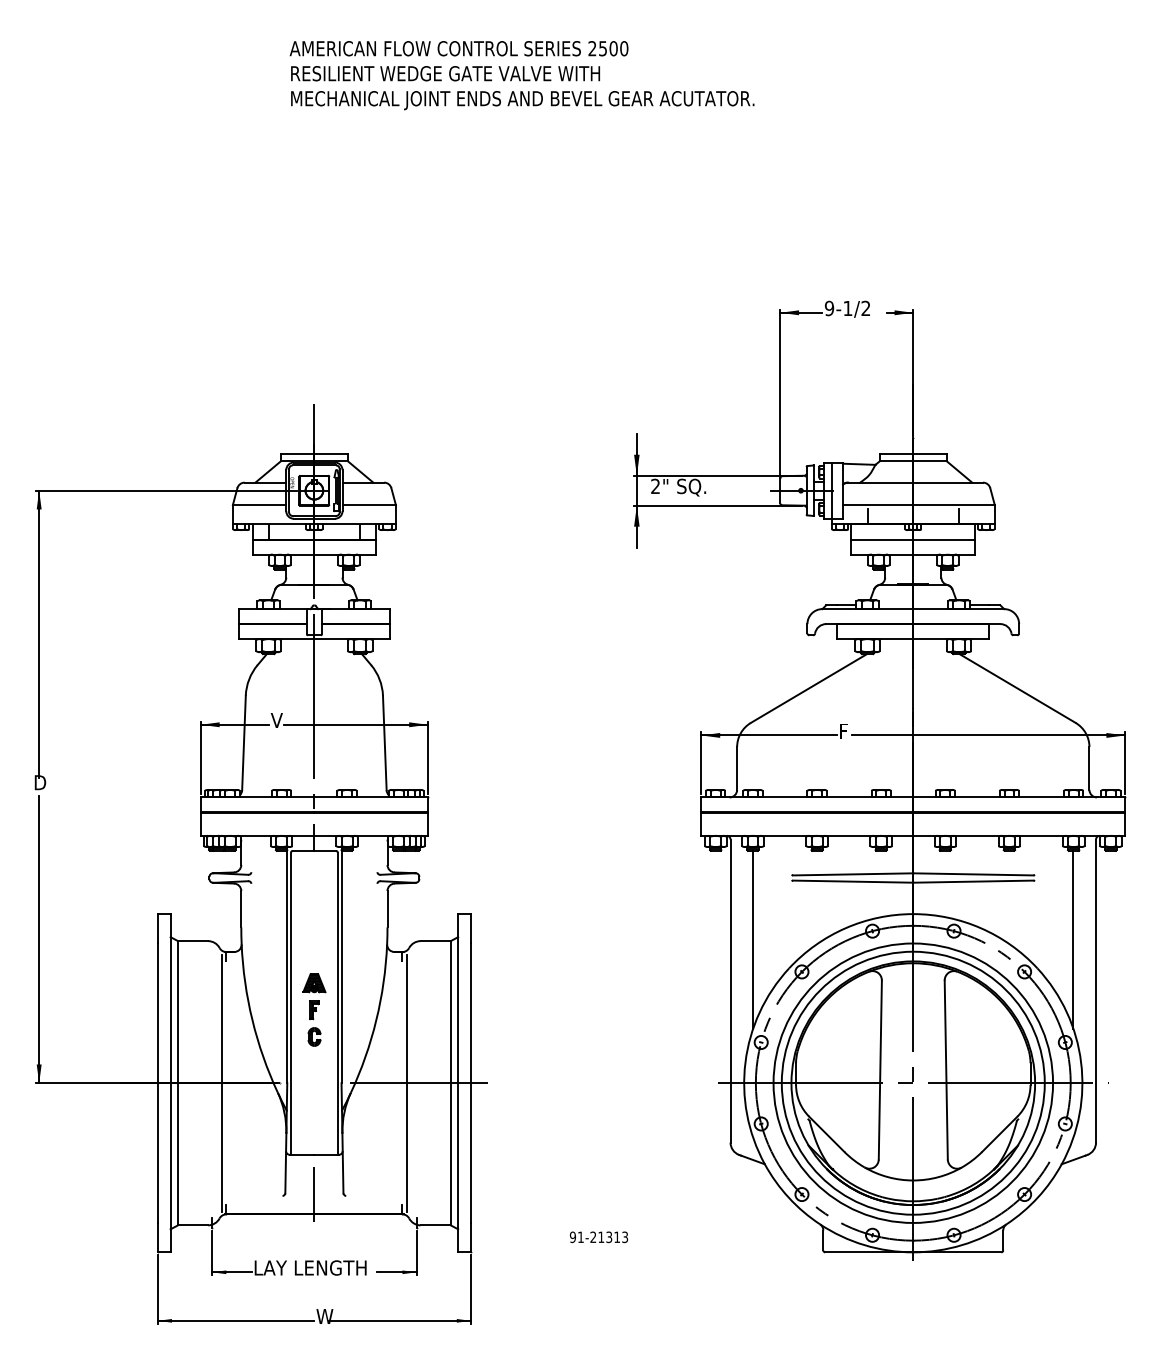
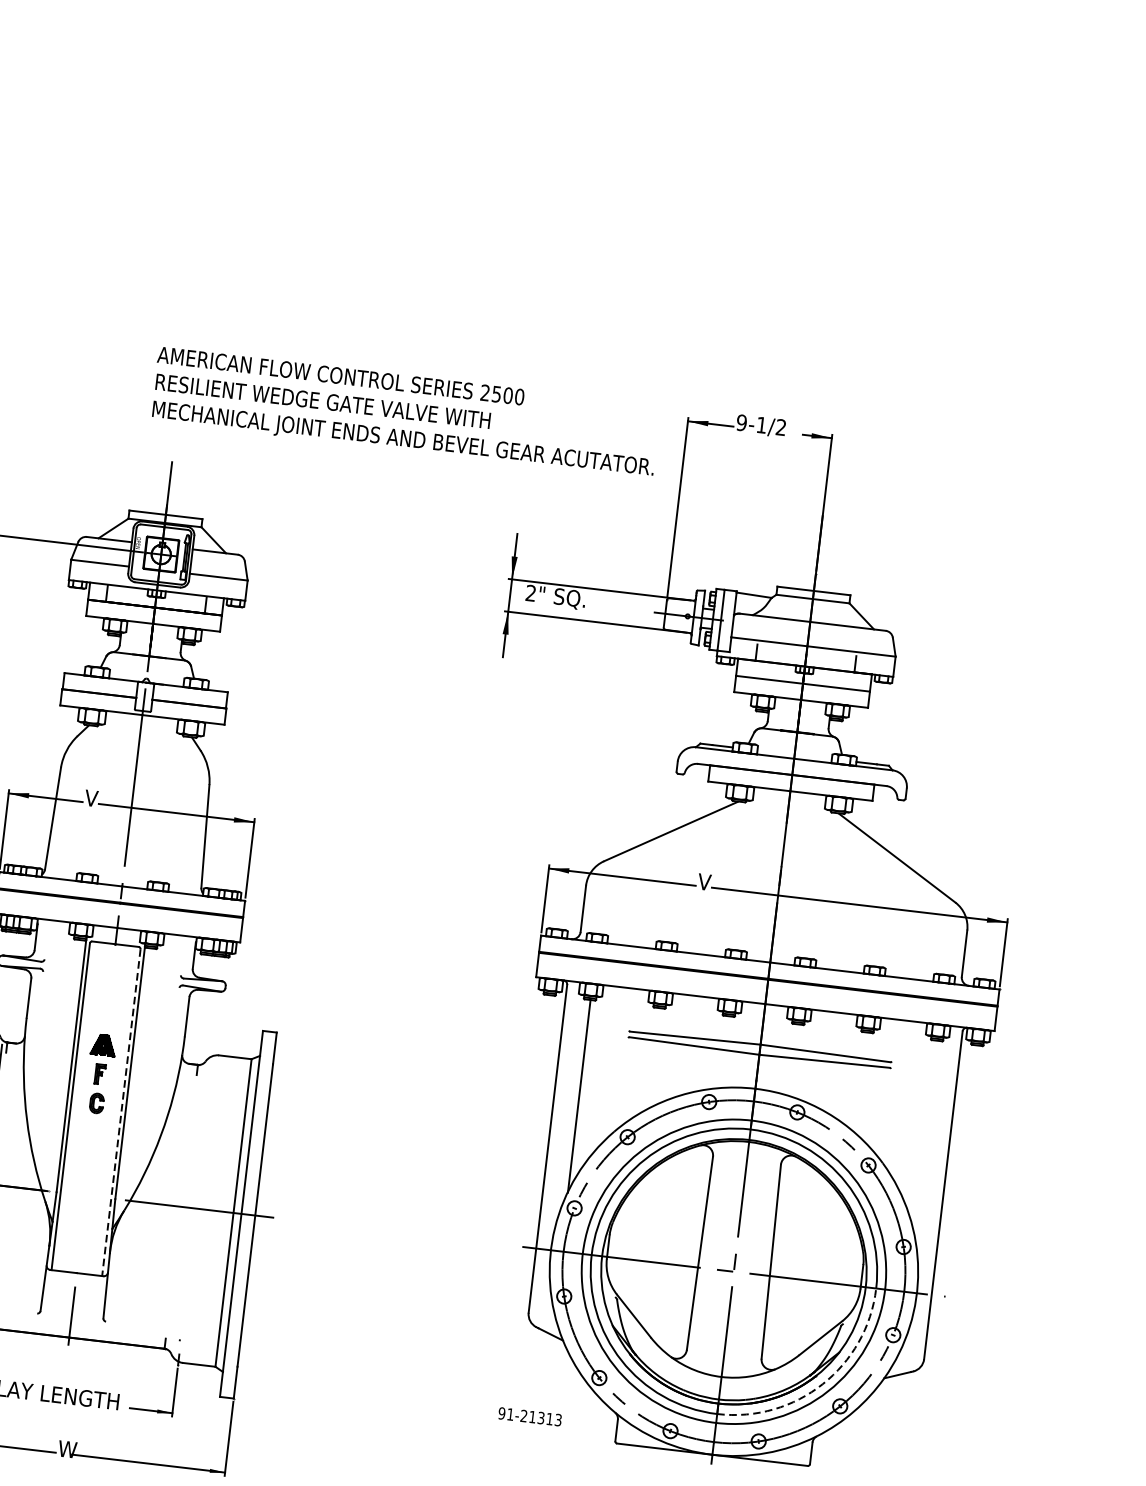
text: (521, 75) -> (405, 412), moved
text: (844, 730) -> (704, 881), F -> V
line: (1073, 939) -> (925, 1136), removed
line: (337, 1004) -> (120, 1113), solid -> dashed
part: (314, 1009) -> (100, 1073), moved
line: (407, 1082) -> (186, 1206), removed
arc: (1006, 1176) -> (822, 1384), solid -> dashed
text: (598, 1237) -> (529, 1416), moved

